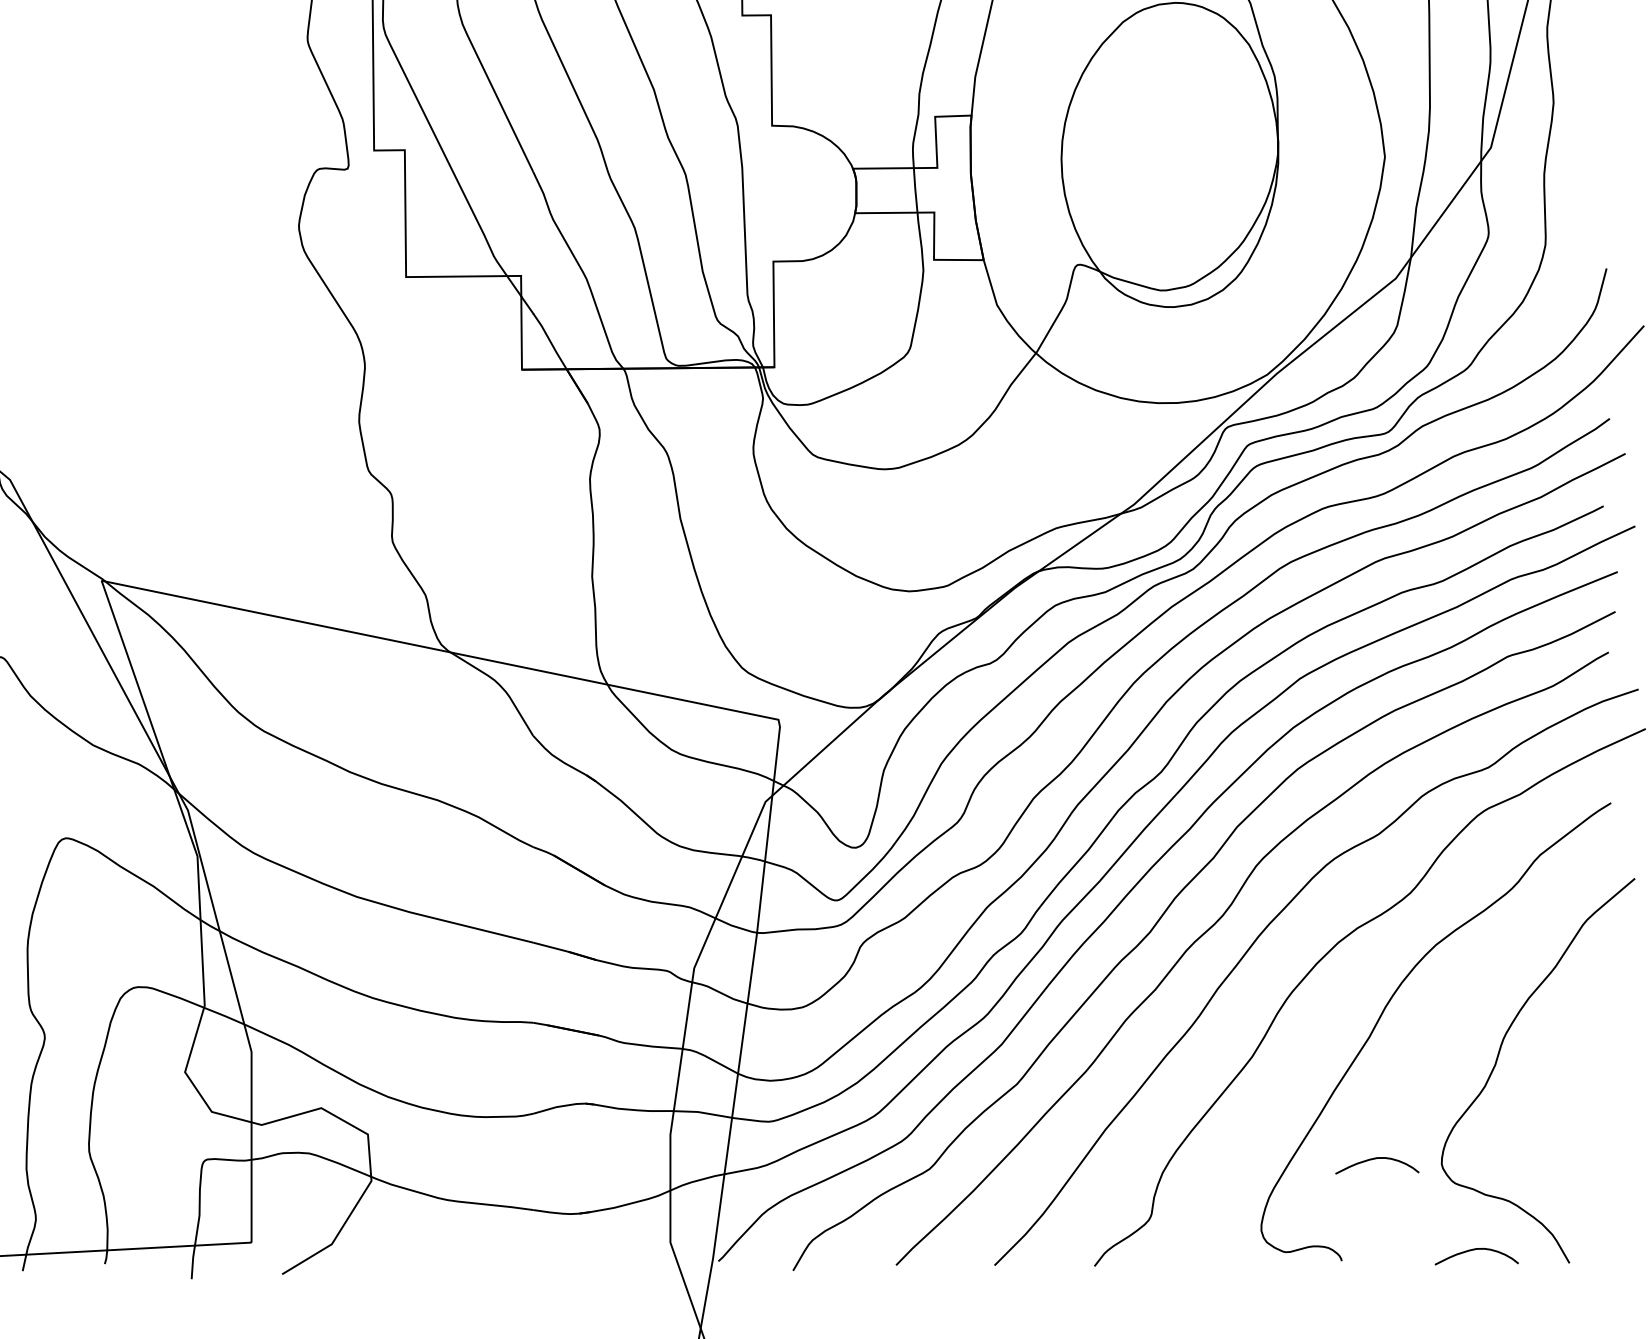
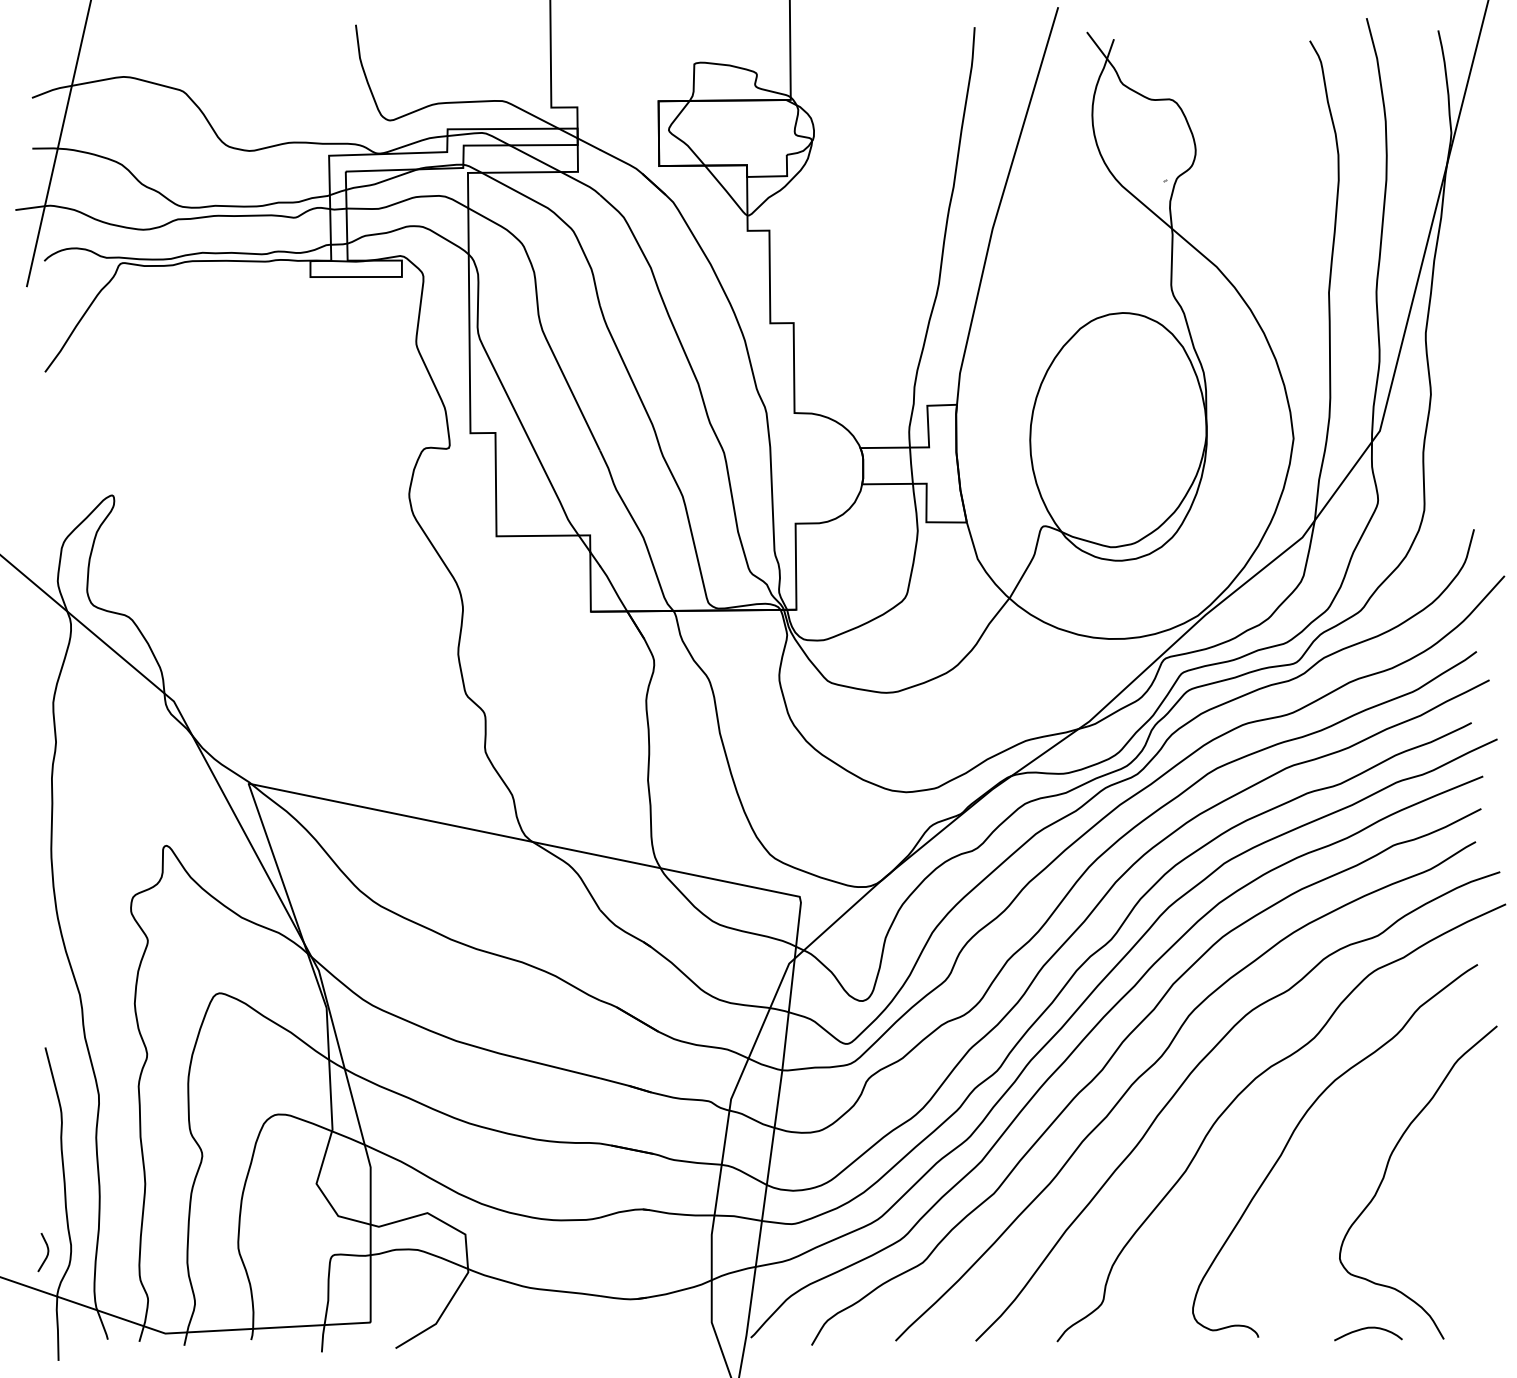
curve: (1377, 1159) -> (1287, 1254), removed

